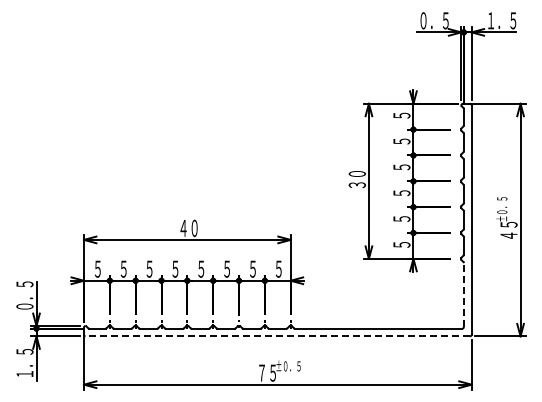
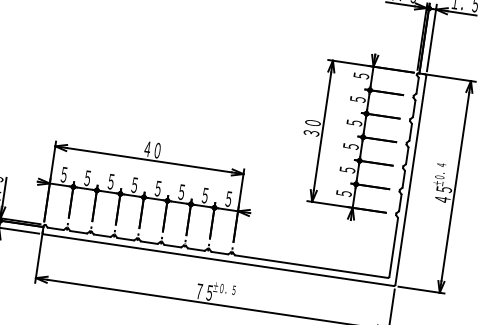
text: (502, 198) -> (441, 164), ±０．５ -> ±０．４
line: (463, 295) -> (393, 247), dashed -> solid
line: (277, 336) -> (218, 260), dashed -> solid

